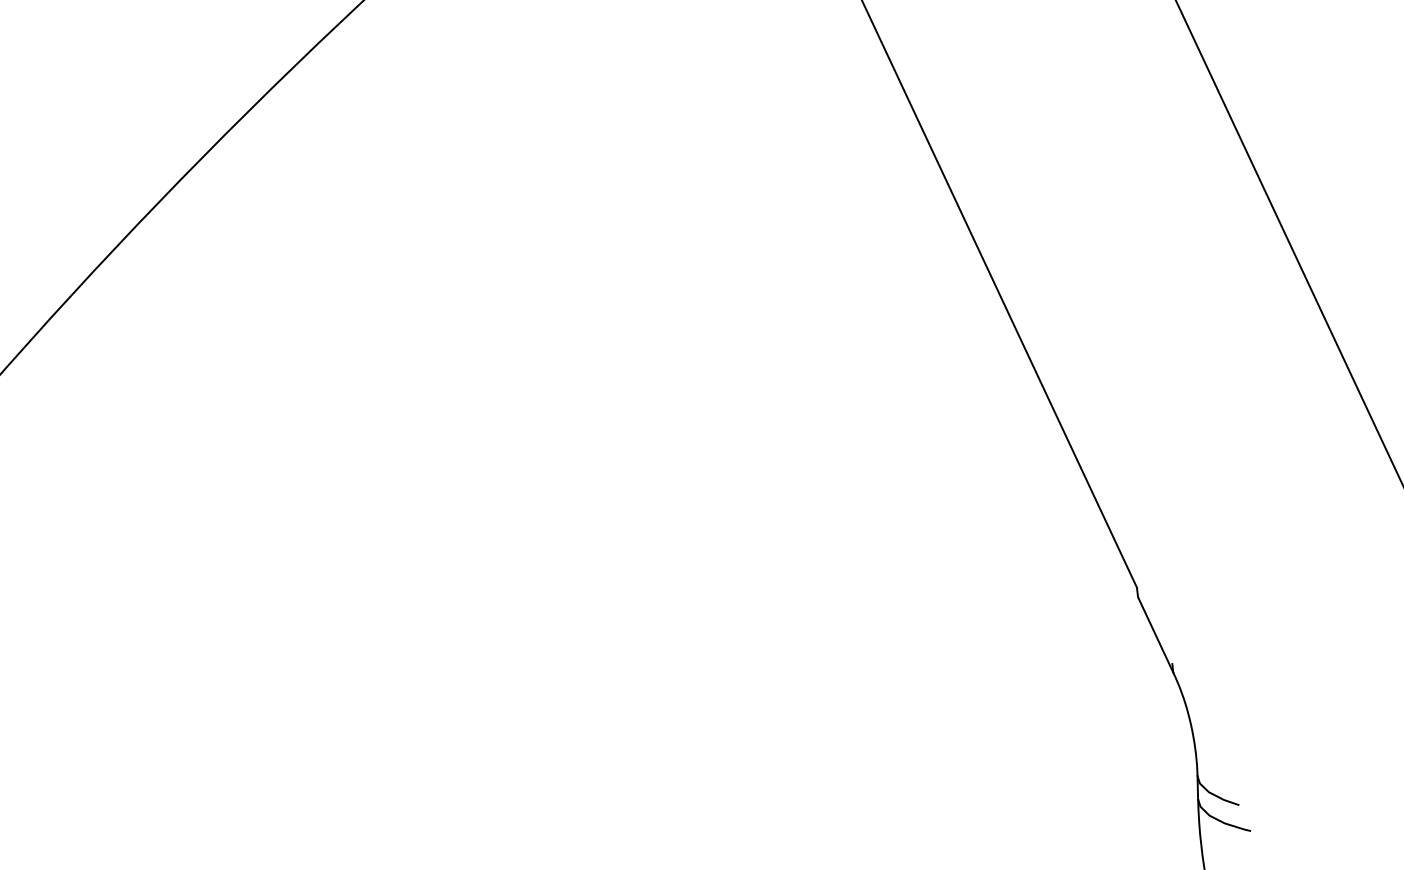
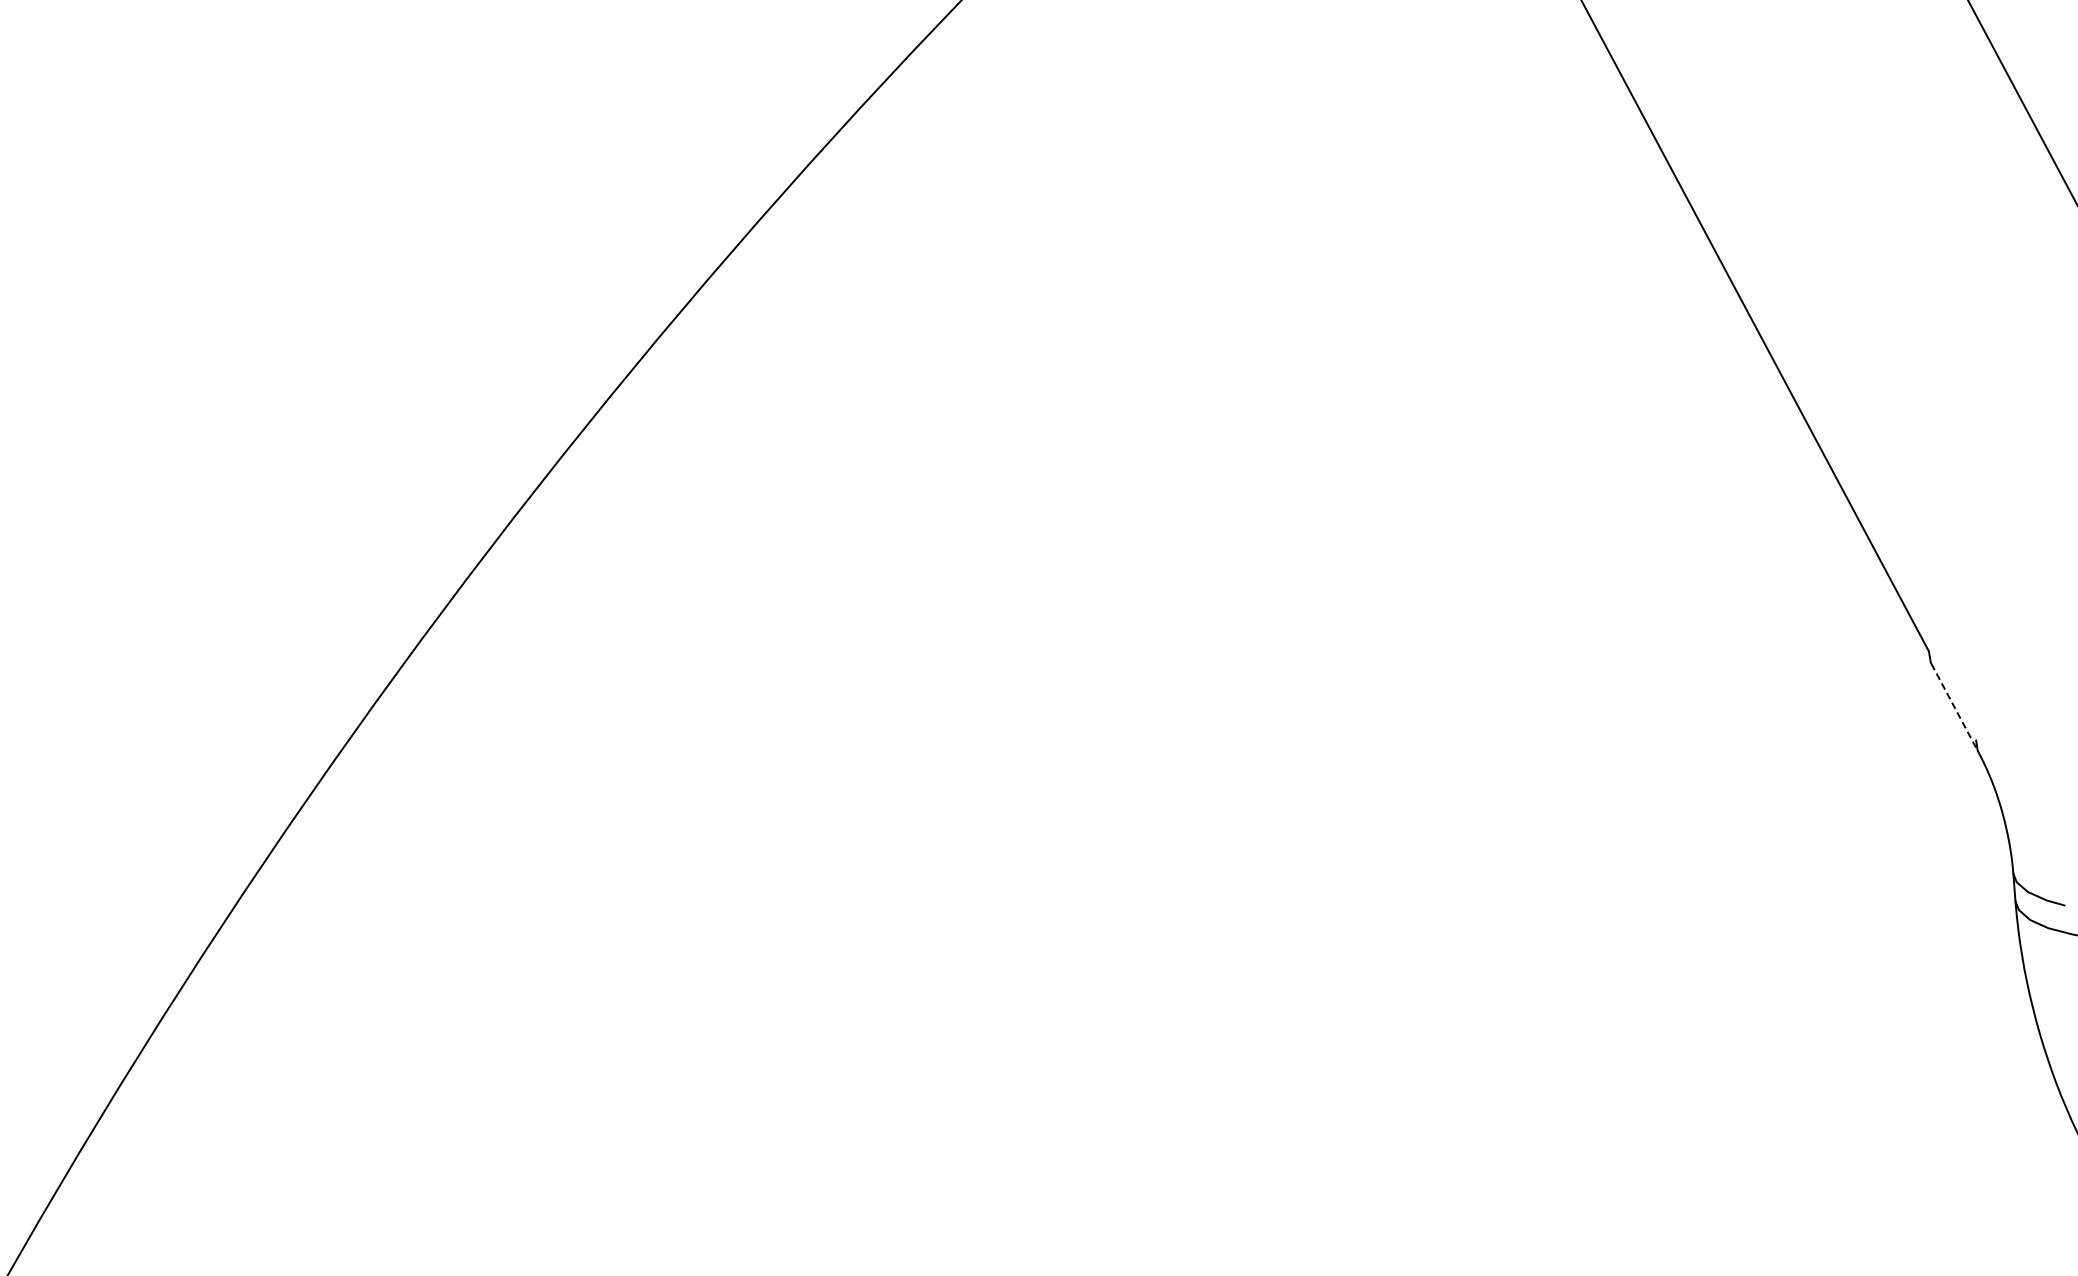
line: (1156, 636) -> (1955, 708), solid -> dashed

